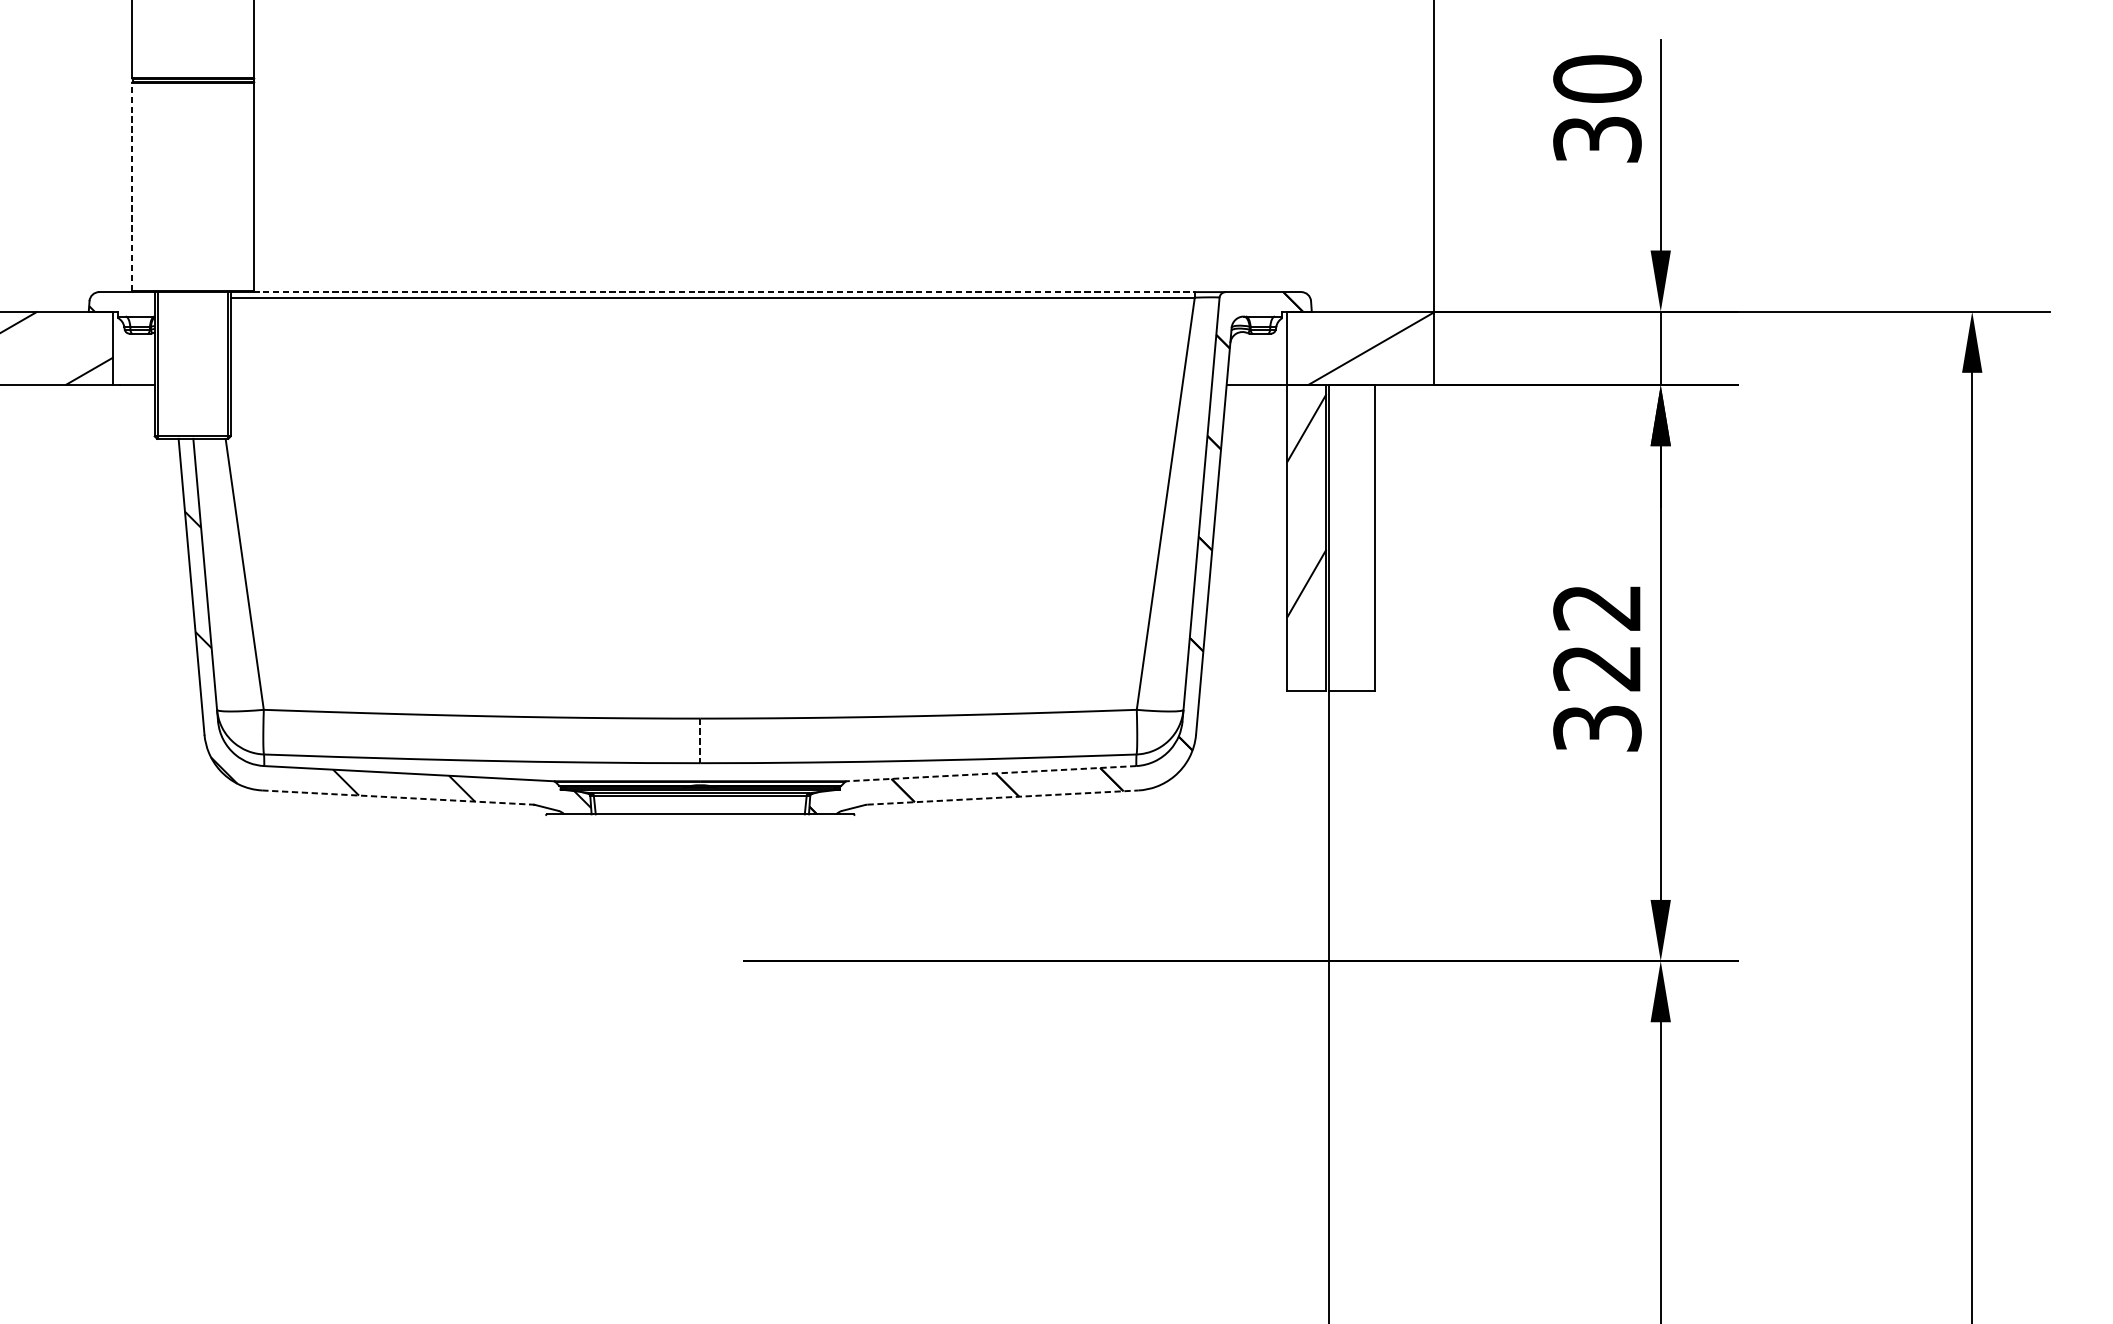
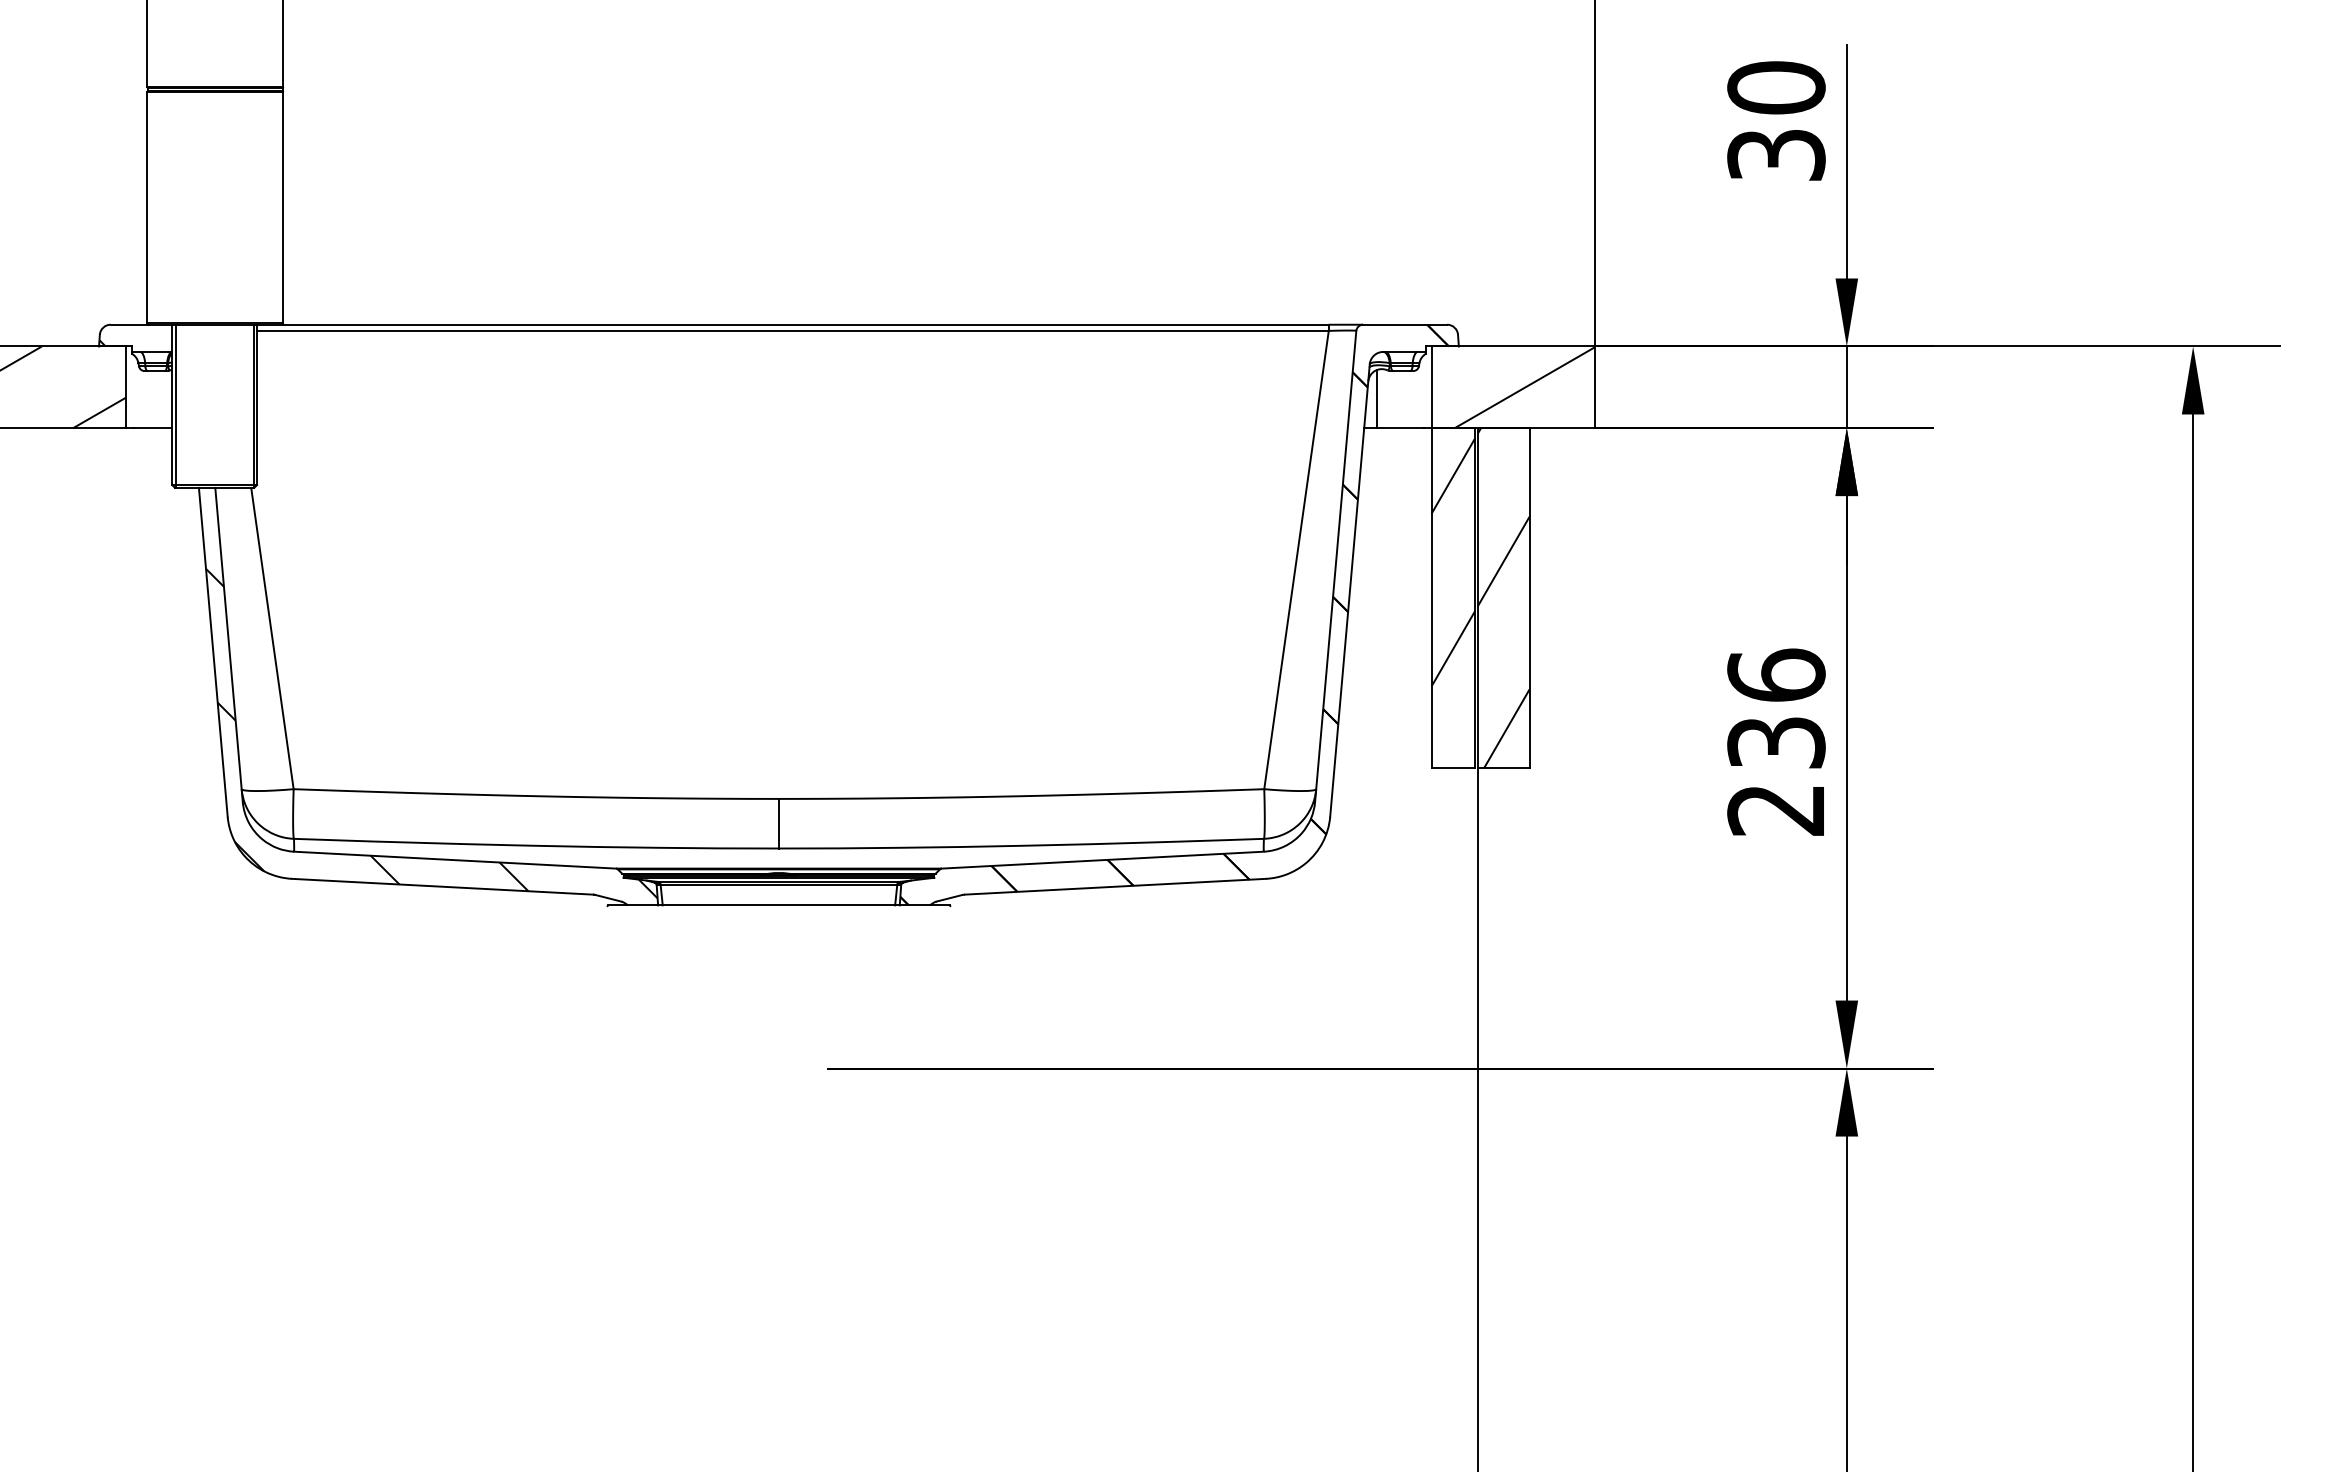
line: (132, 186) -> (147, 207), dashed -> solid
line: (724, 291) -> (805, 324), dashed -> solid
line: (1238, 358) -> (1377, 398), added
hatch: (1351, 538) -> (1503, 598), added
text: (1597, 666) -> (1776, 741), 322 -> 236
line: (699, 740) -> (778, 823), dashed -> solid
line: (991, 773) -> (1102, 860), dashed -> solid
line: (397, 797) -> (442, 886), dashed -> solid
line: (1002, 797) -> (1115, 886), dashed -> solid

